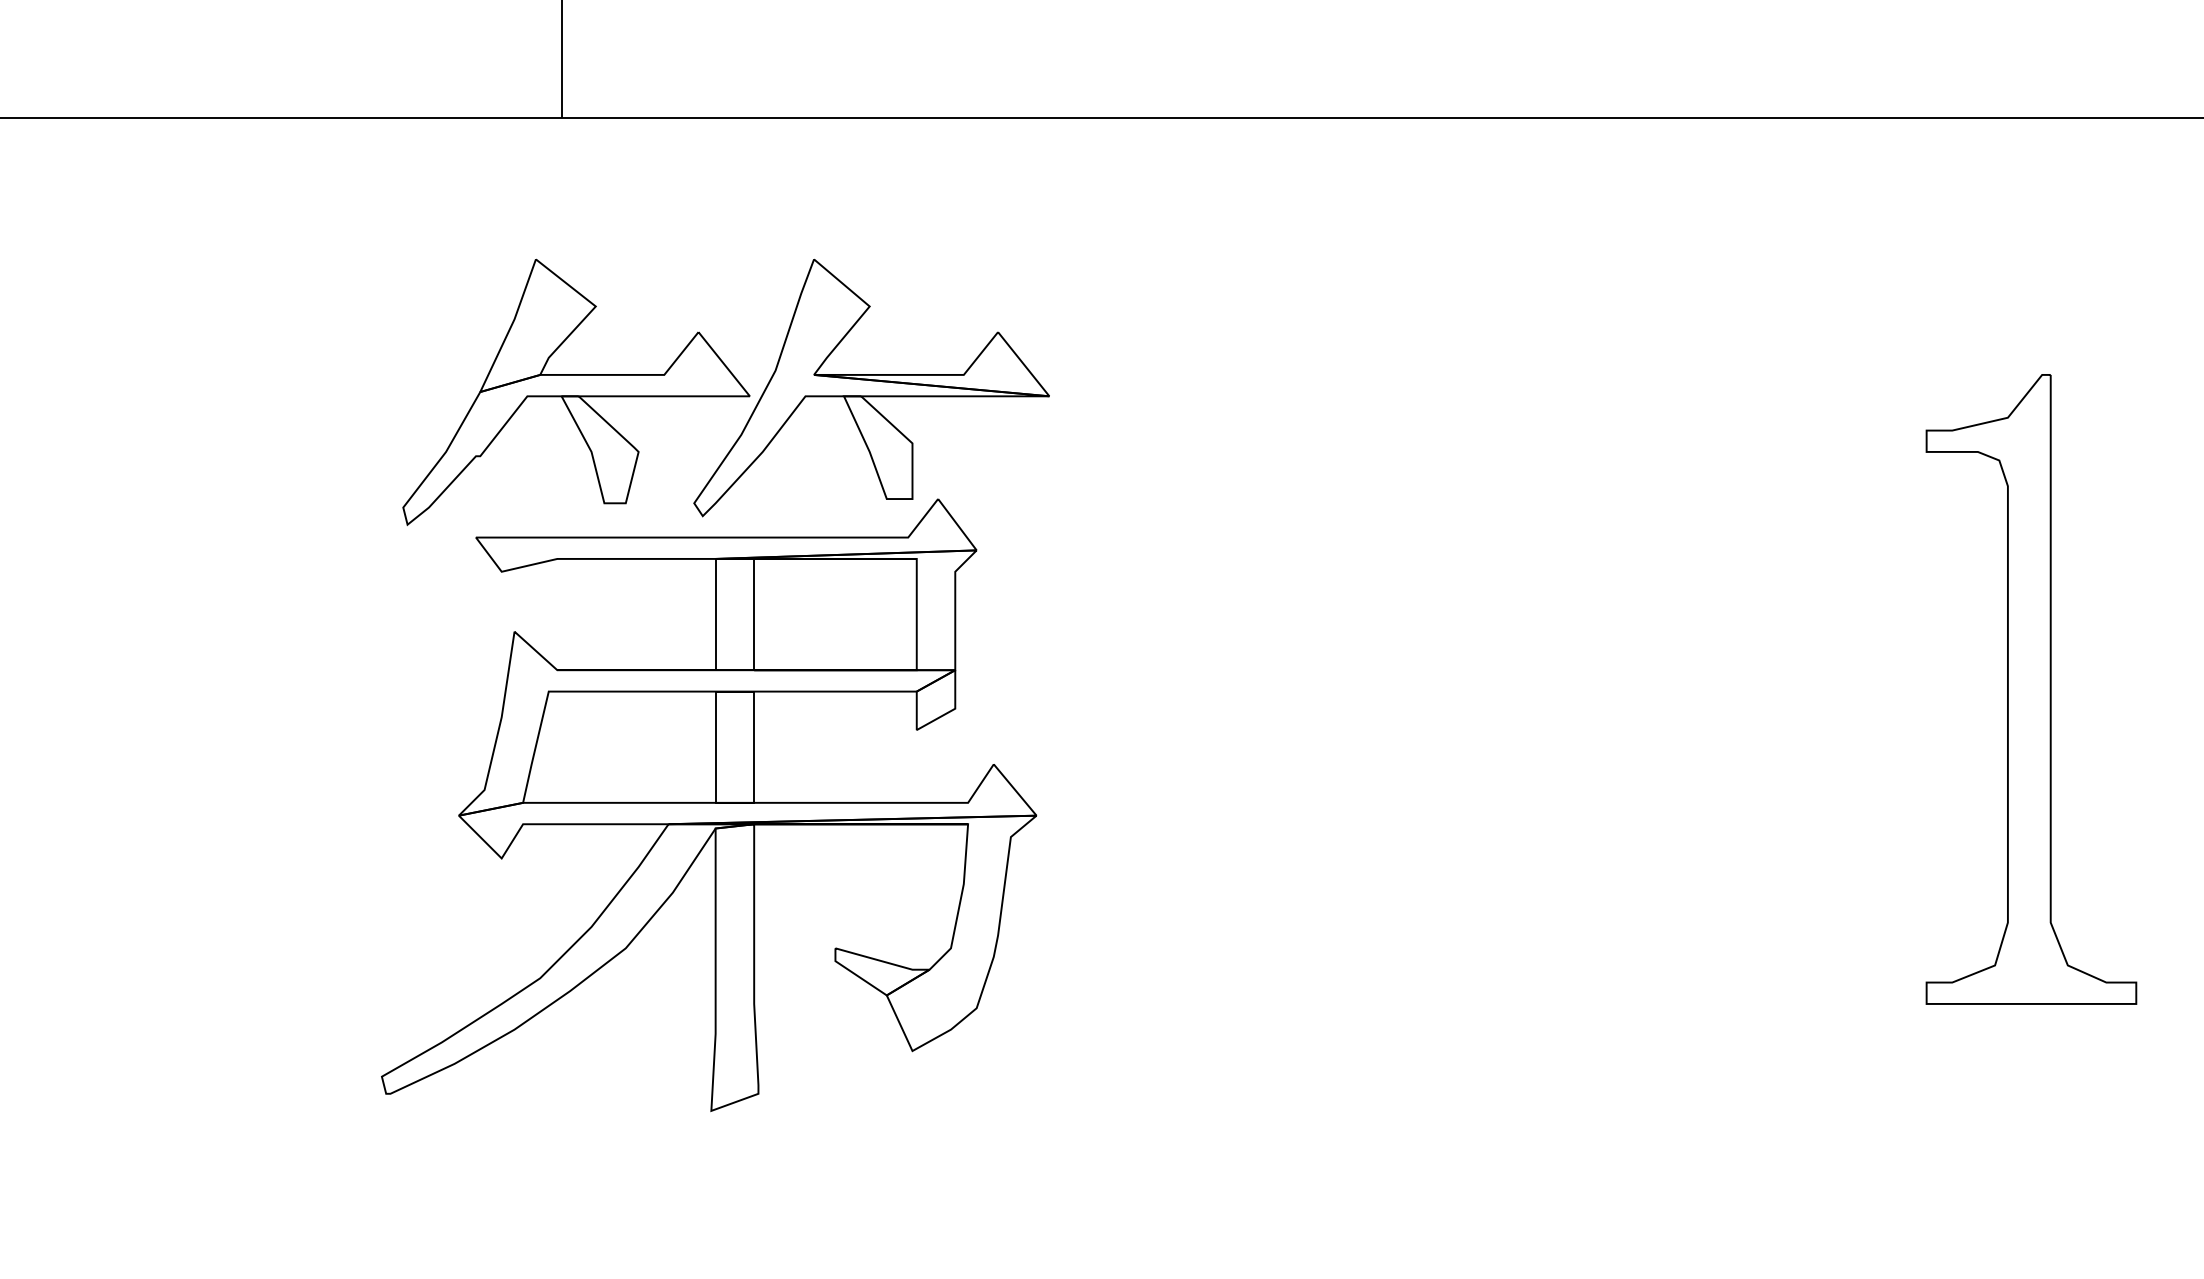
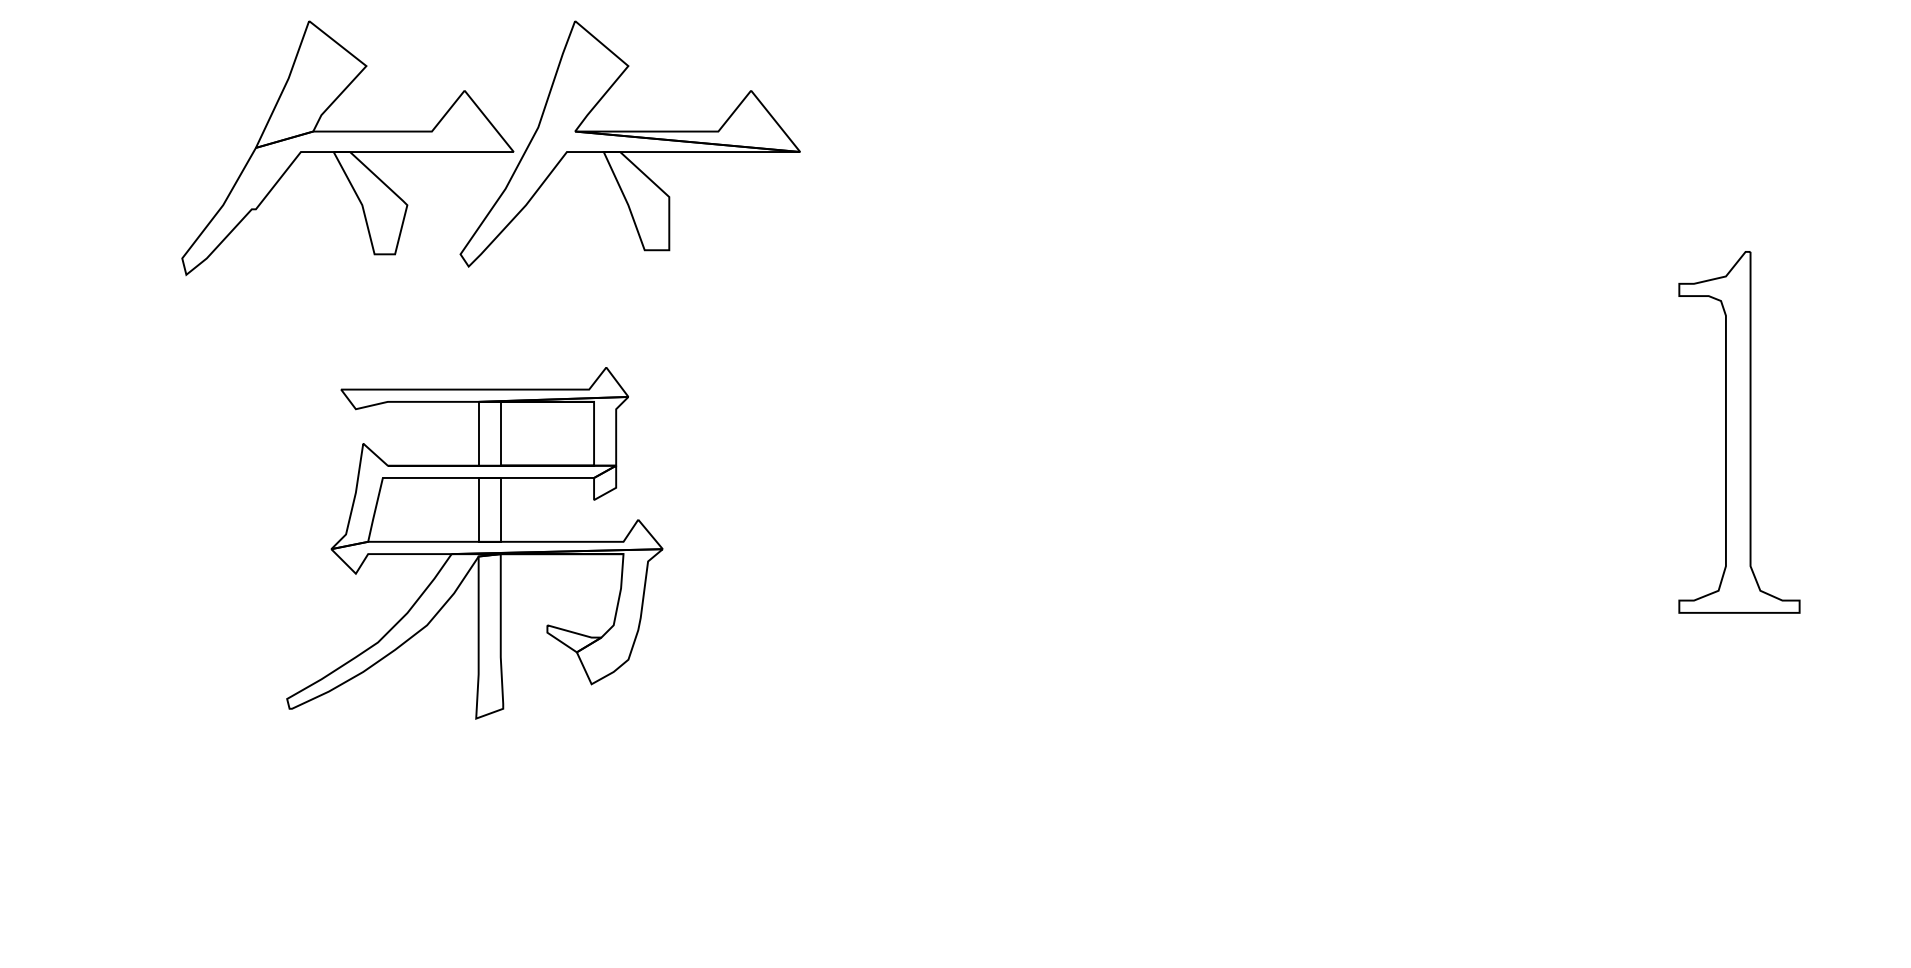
part: (2031, 689) -> (1739, 432), size x0.6
part: (709, 805) -> (475, 543), size x0.6

